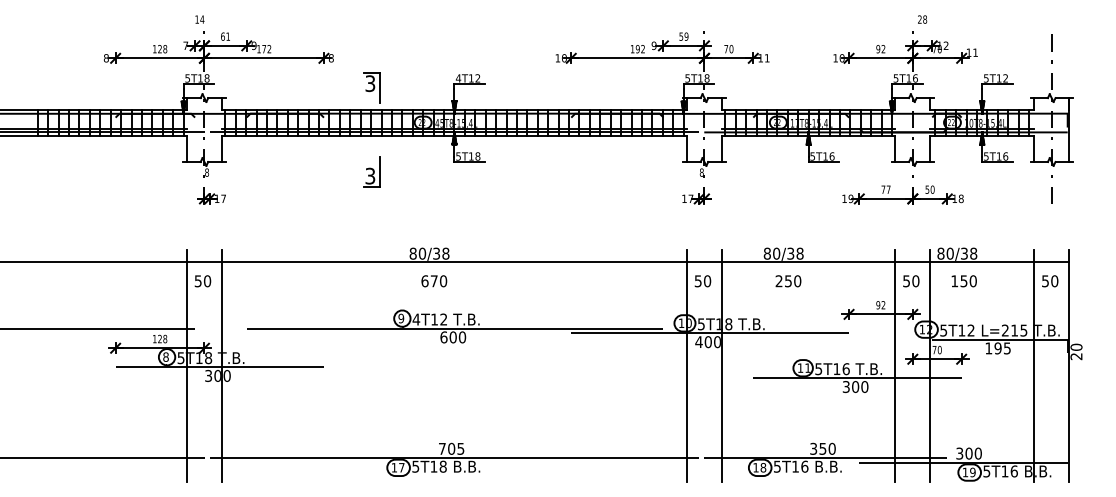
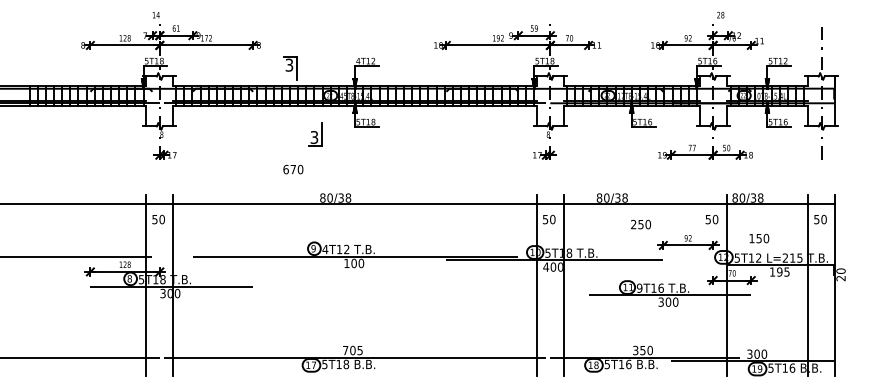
part: (371, 172) -> (315, 134), moved
text: (434, 281) -> (293, 169), moved
text: (789, 281) -> (641, 224), moved
text: (964, 281) -> (759, 238), moved
text: (443, 337) -> (346, 263), 600 -> 100
line: (895, 365) -> (699, 285), removed
text: (818, 368) -> (639, 287), 5T16 -> 9T16

